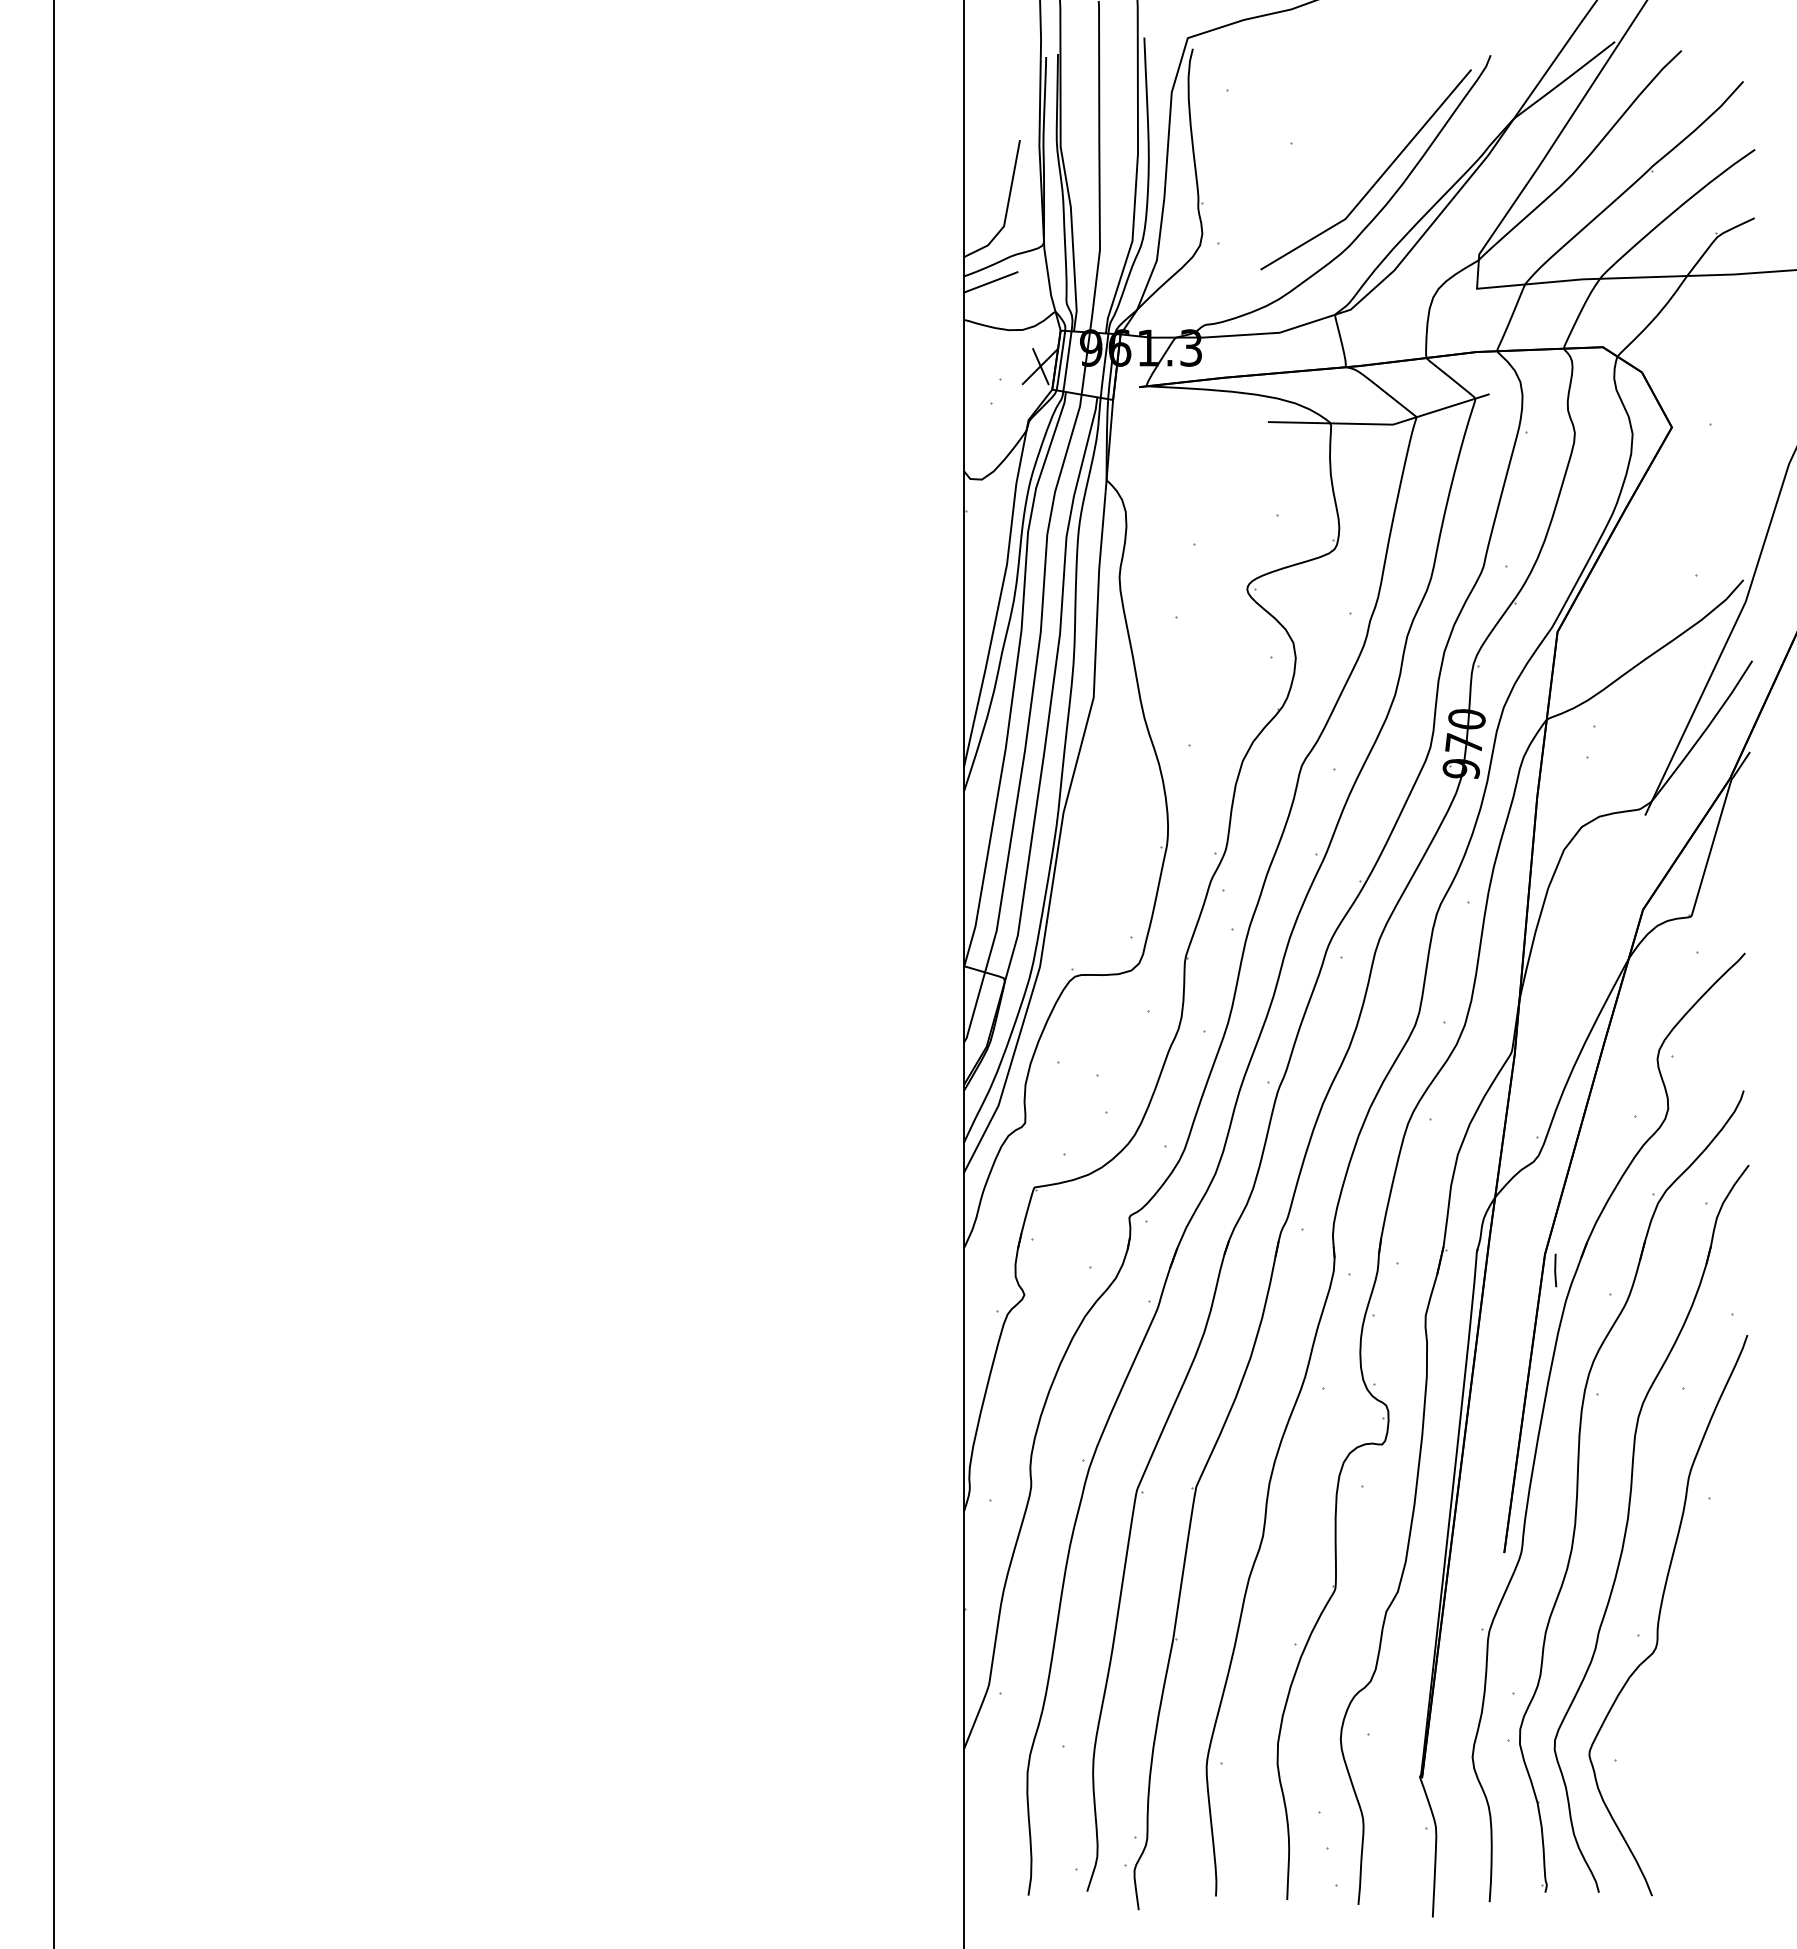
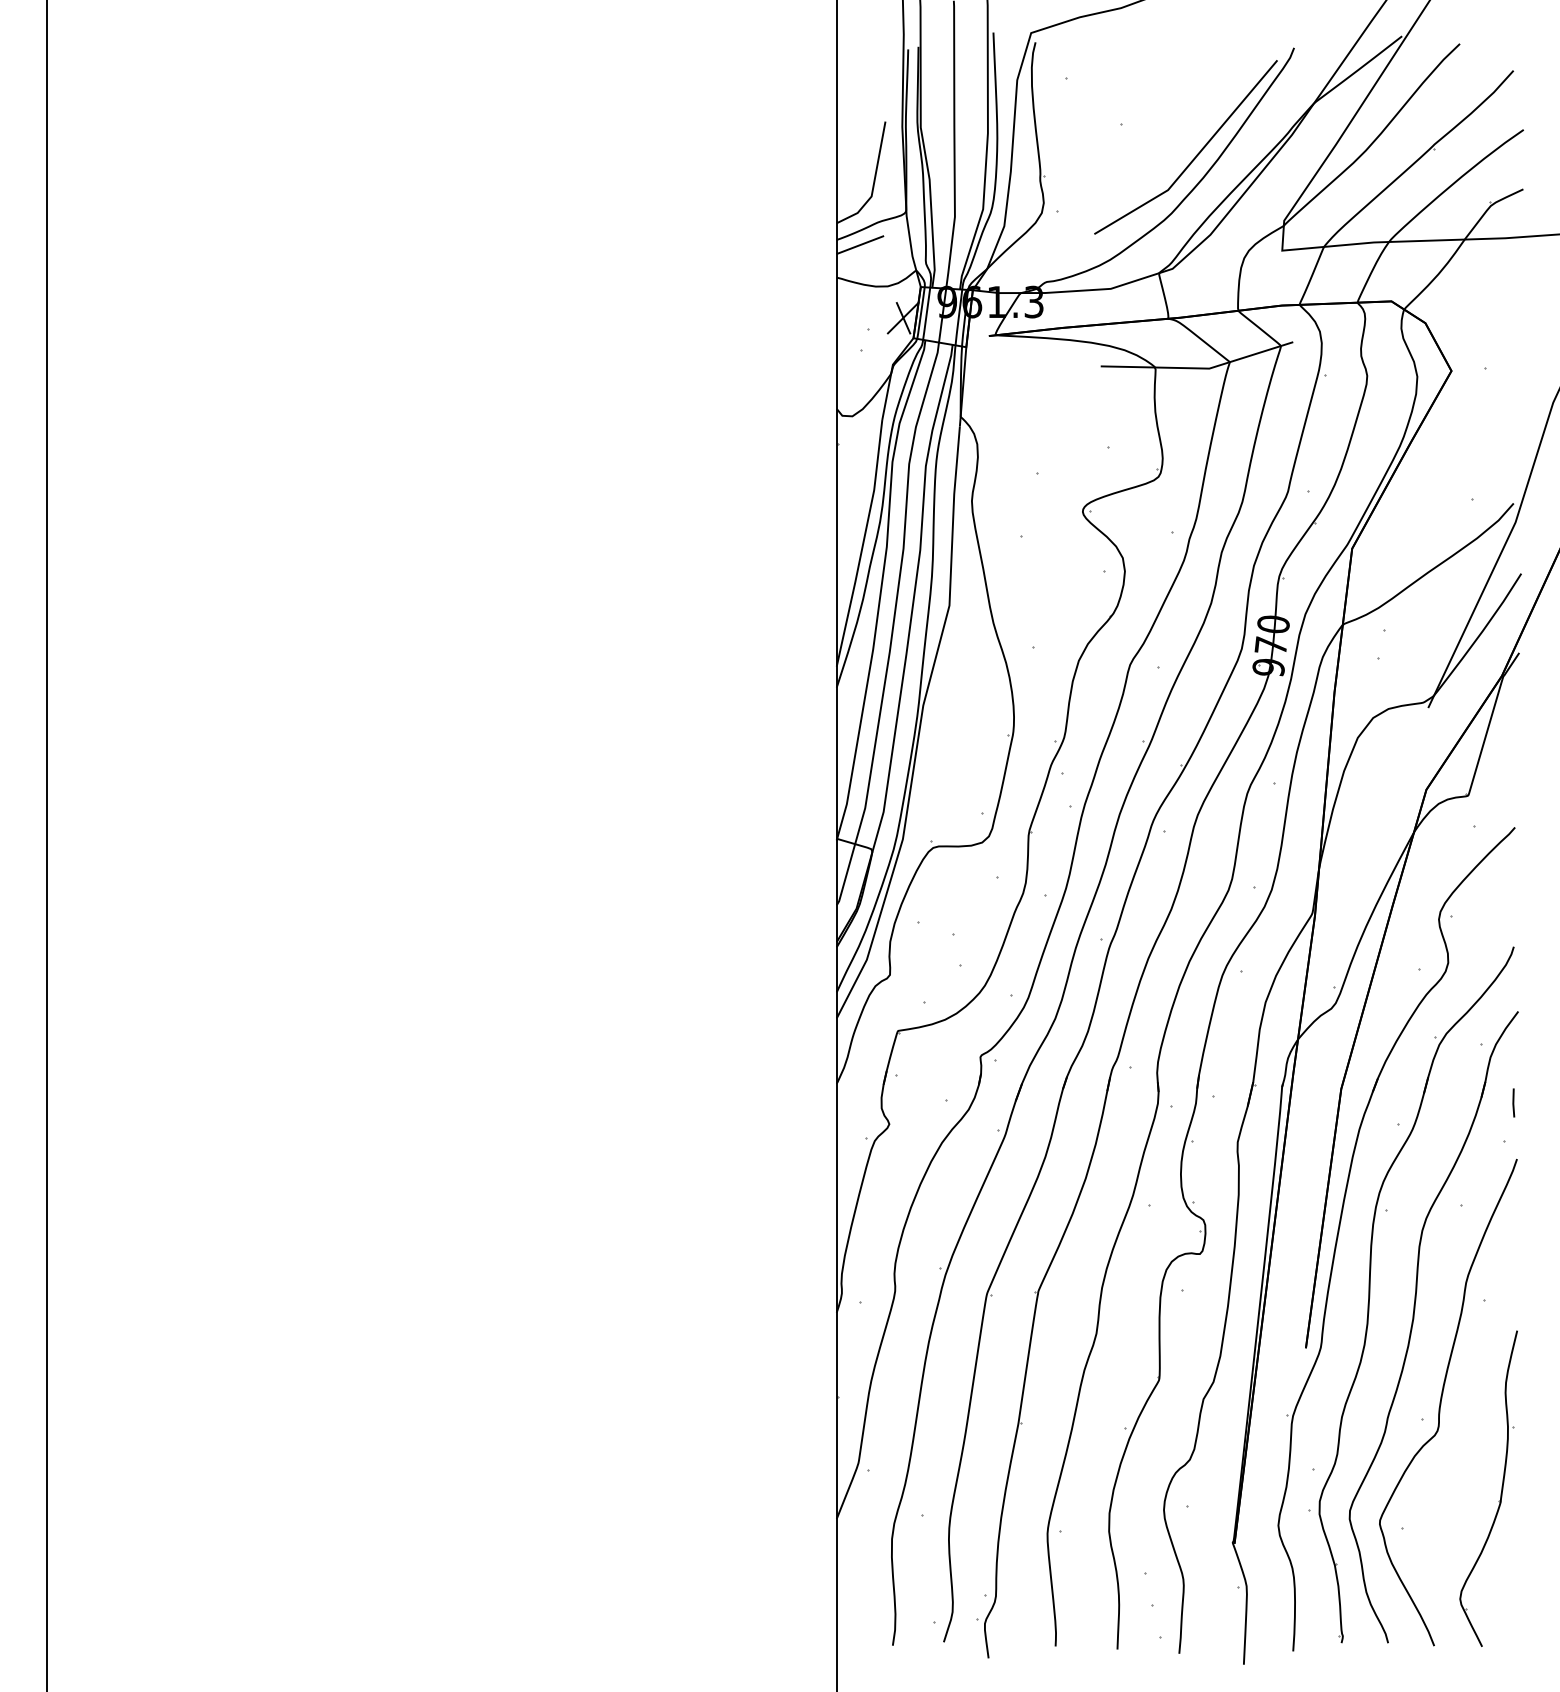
line: (1555, 1270) -> (1513, 1102), moved
part: (1729, 1714) -> (1501, 1488), added

